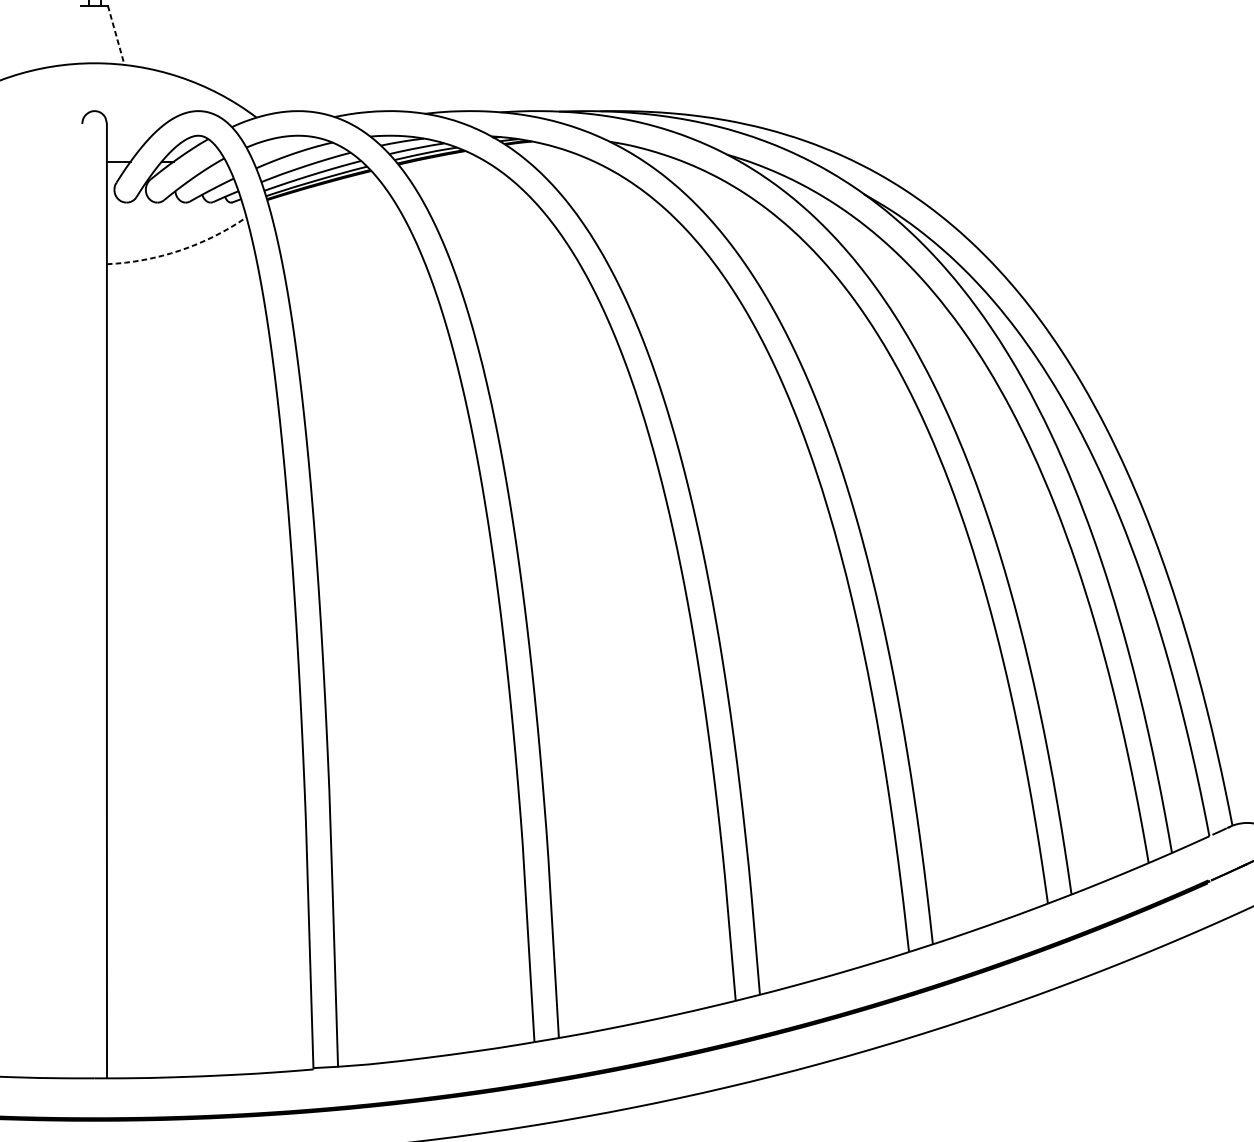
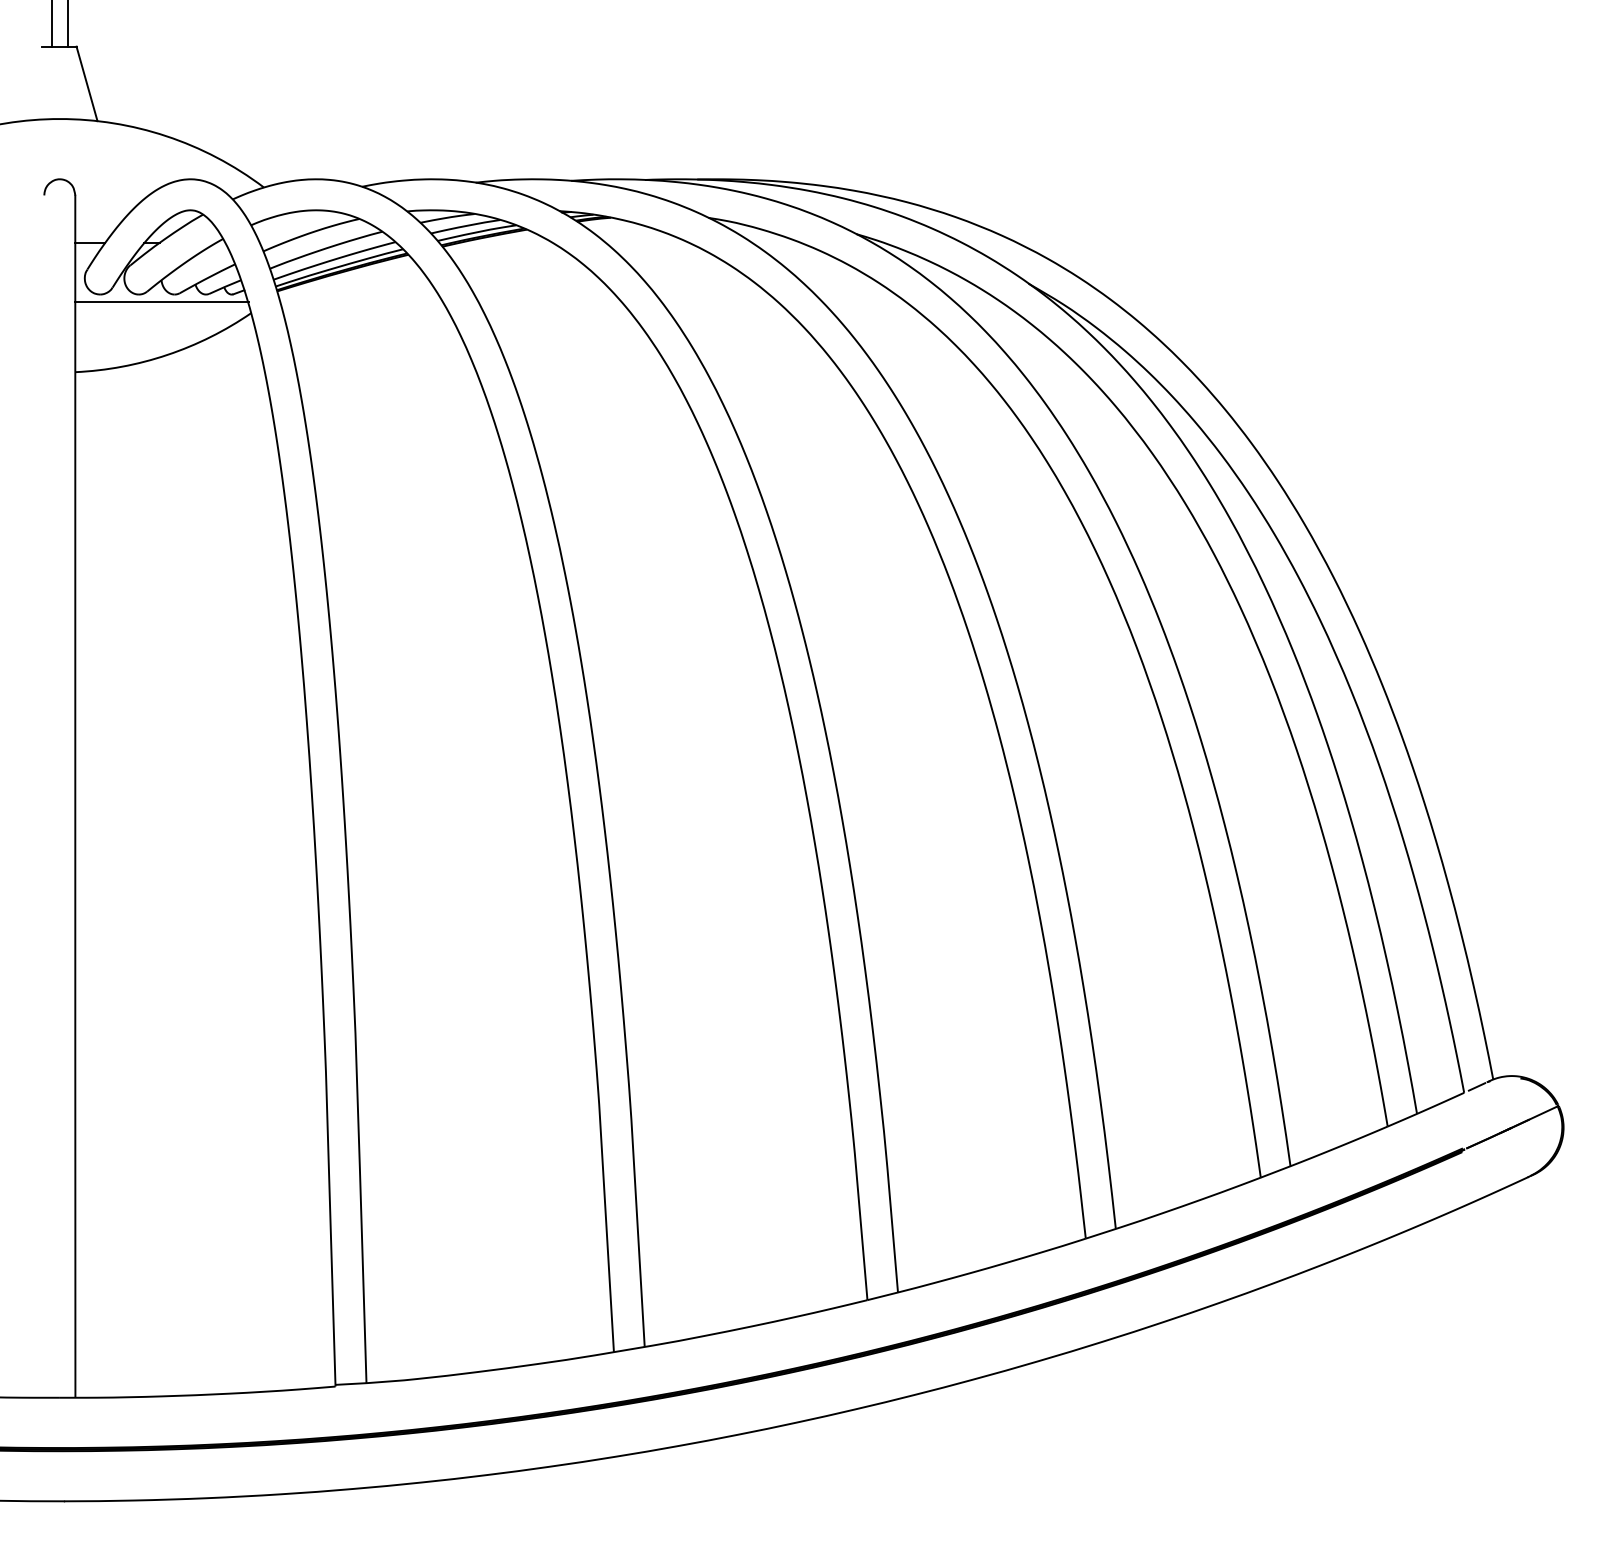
line: (116, 35) -> (87, 83), dashed -> solid
line: (175, 208) -> (161, 301), added
arc: (180, 250) -> (167, 354), dashed -> solid

